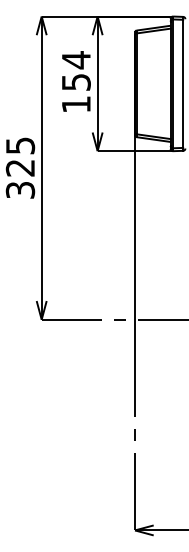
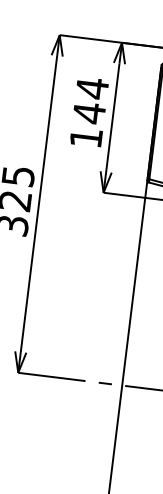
text: (76, 82) -> (89, 113), 154 -> 144

